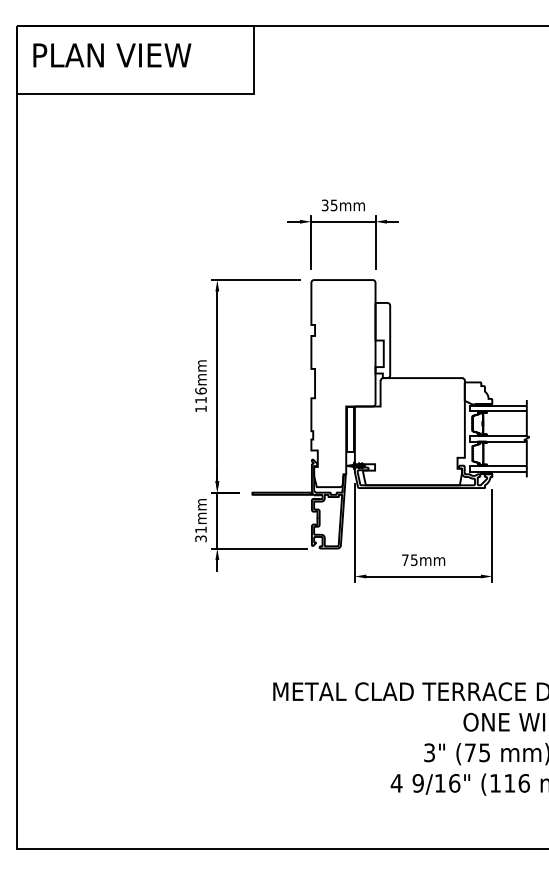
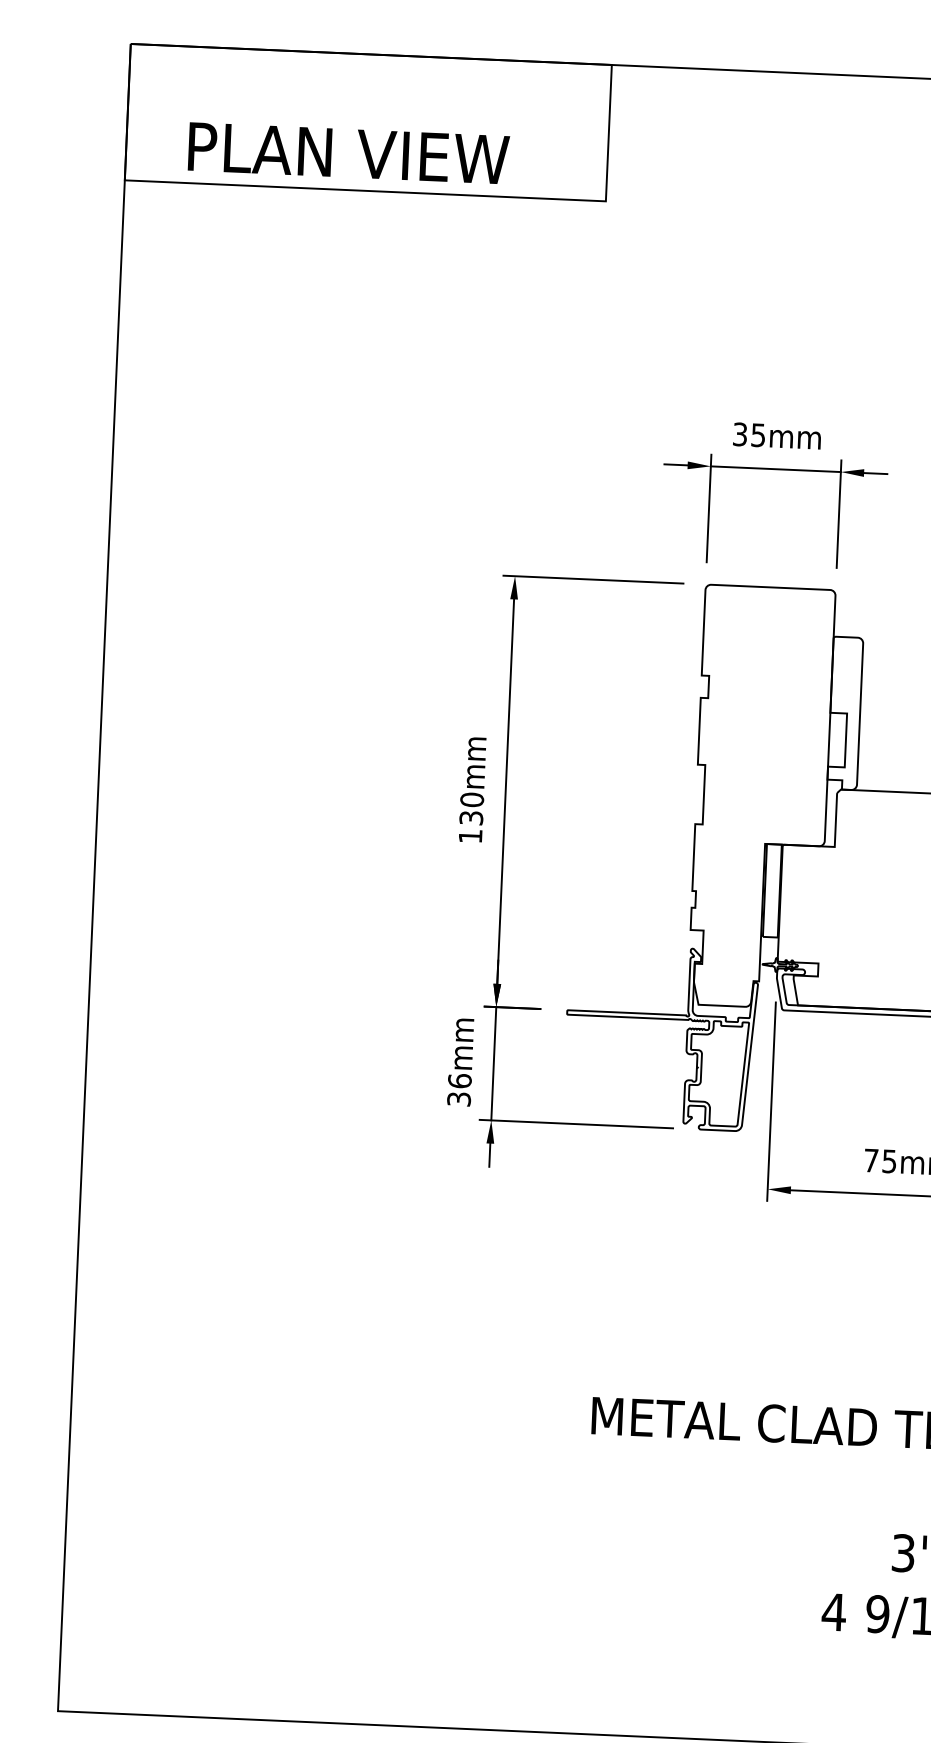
text: (112, 55) -> (349, 153), moved
text: (200, 395) -> (470, 808), 116mm -> 130mm
text: (200, 529) -> (458, 1080), 31mm -> 36mm

